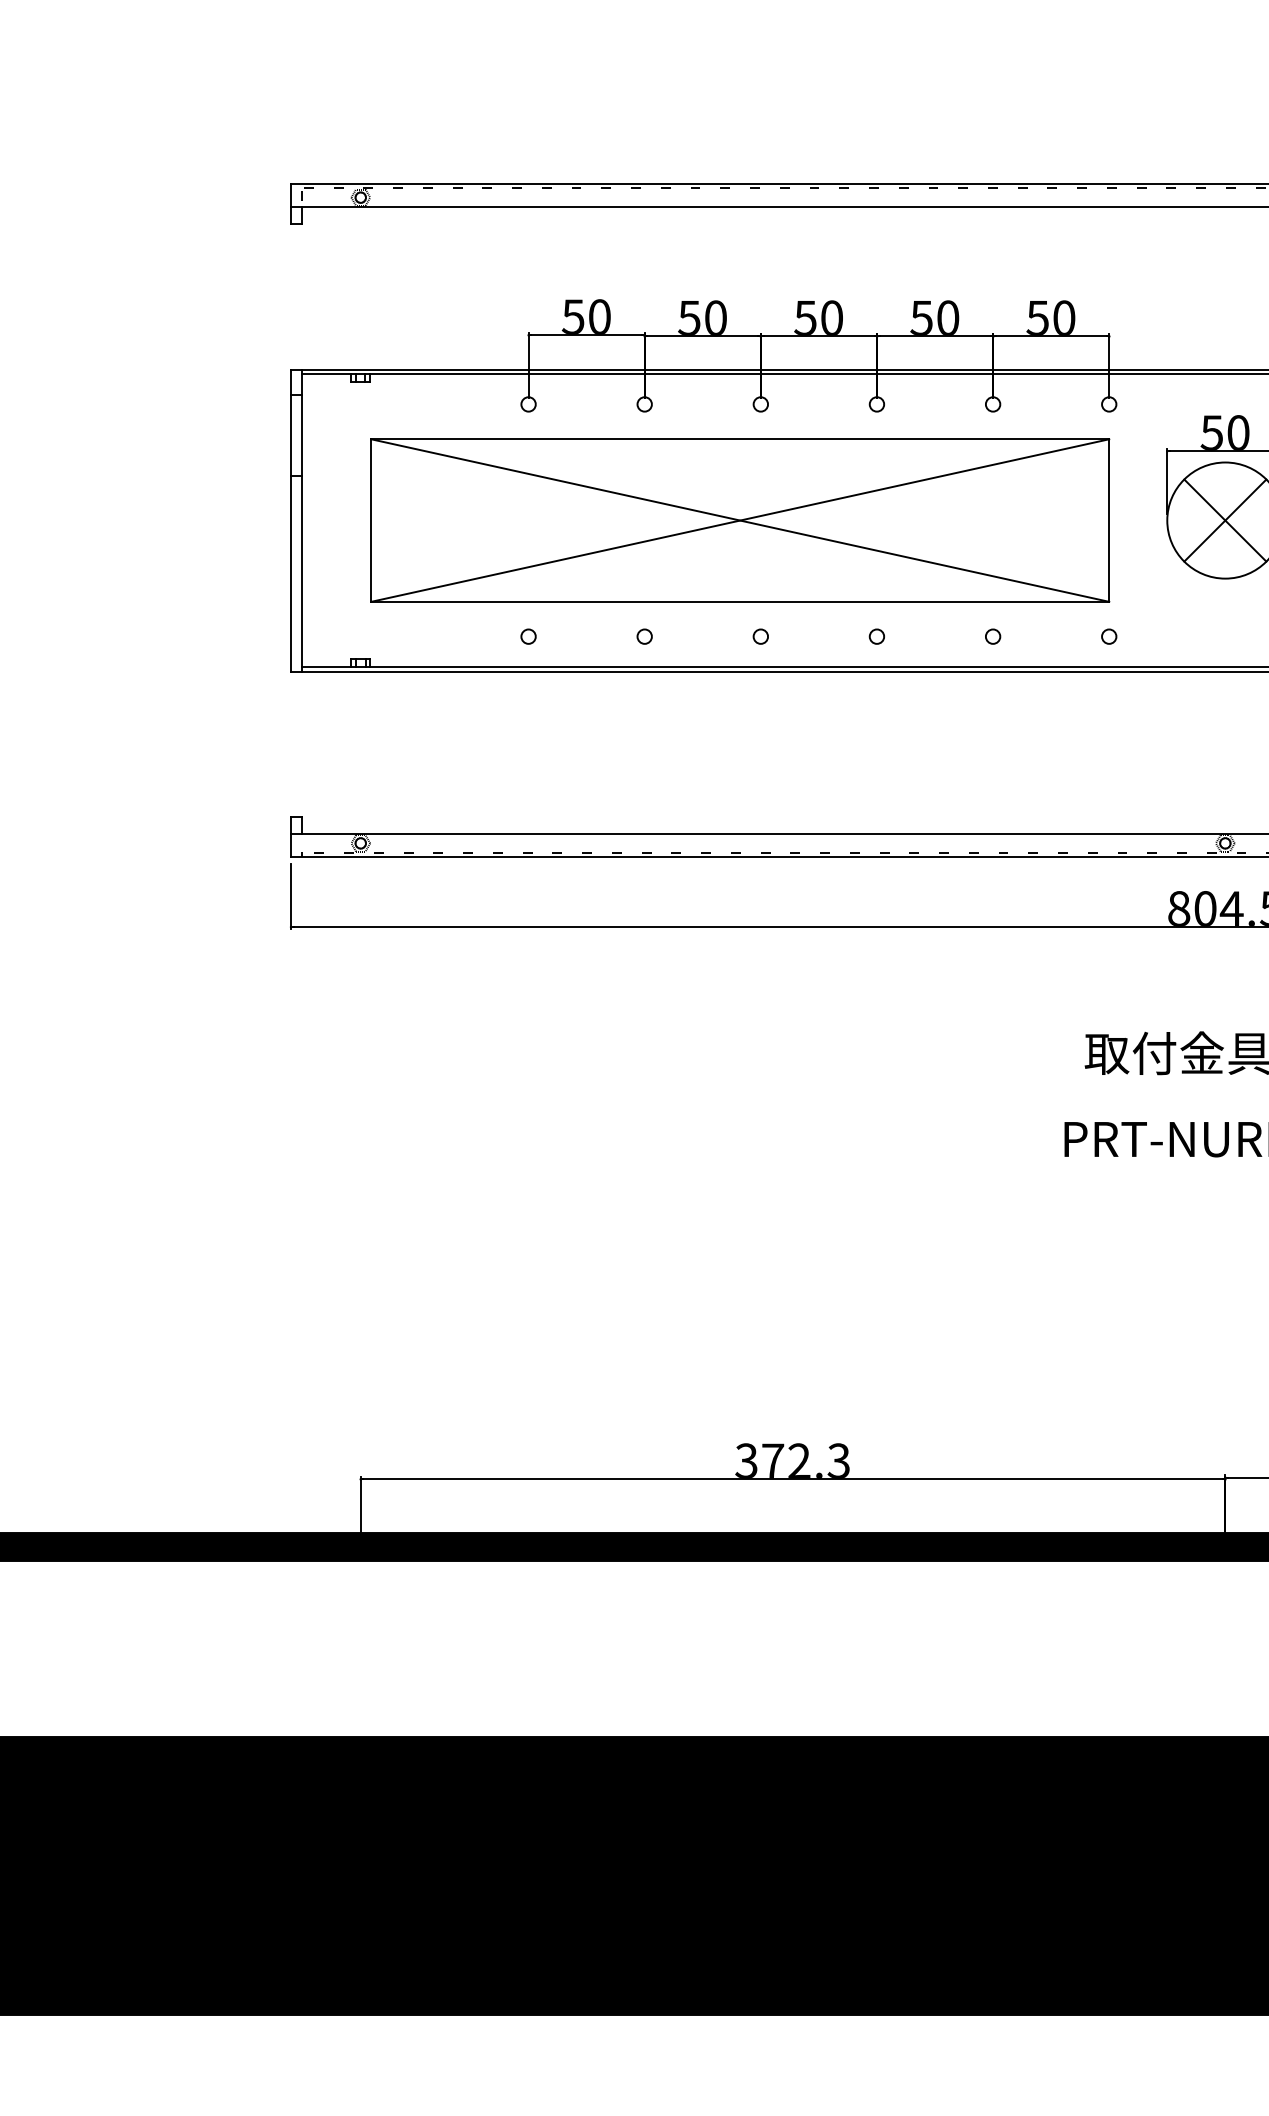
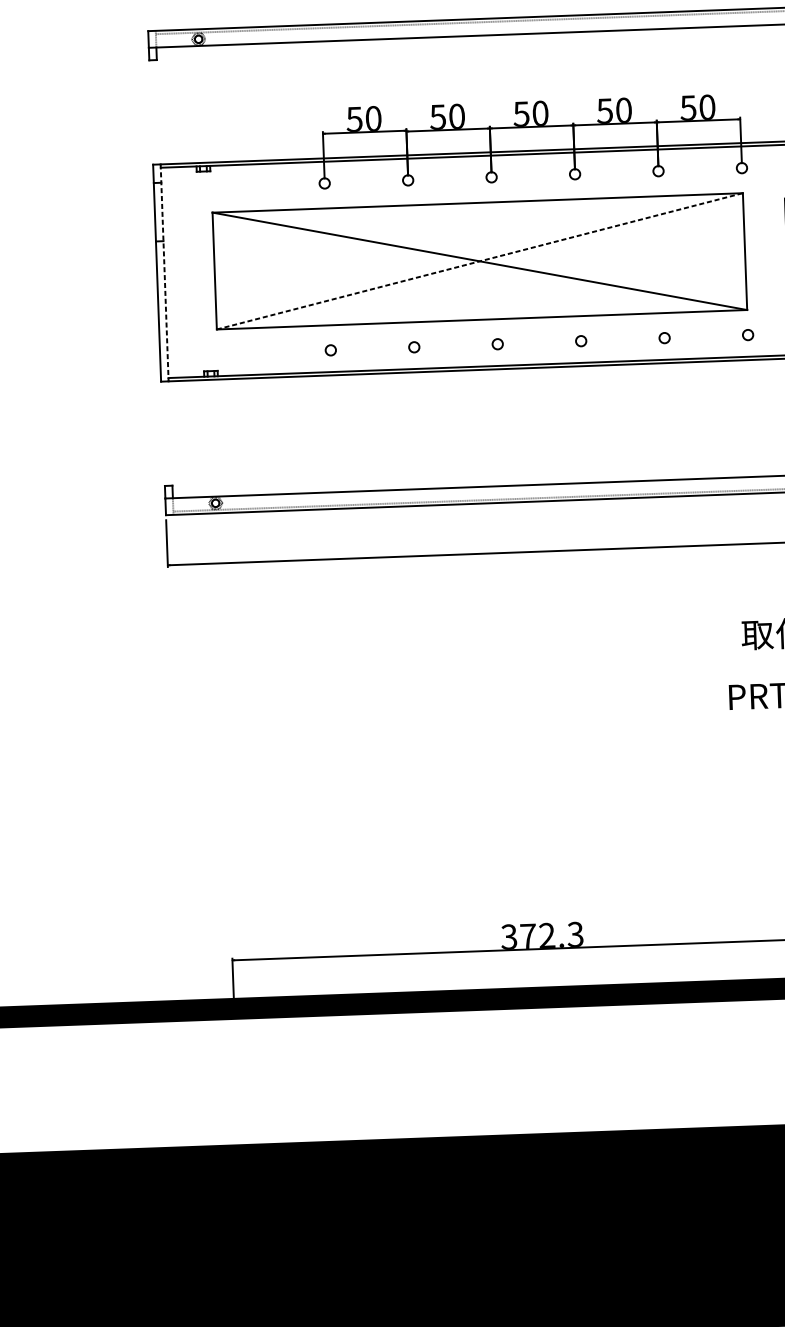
line: (301, 520) -> (164, 272), solid -> dashed
line: (740, 520) -> (480, 261), solid -> dashed

